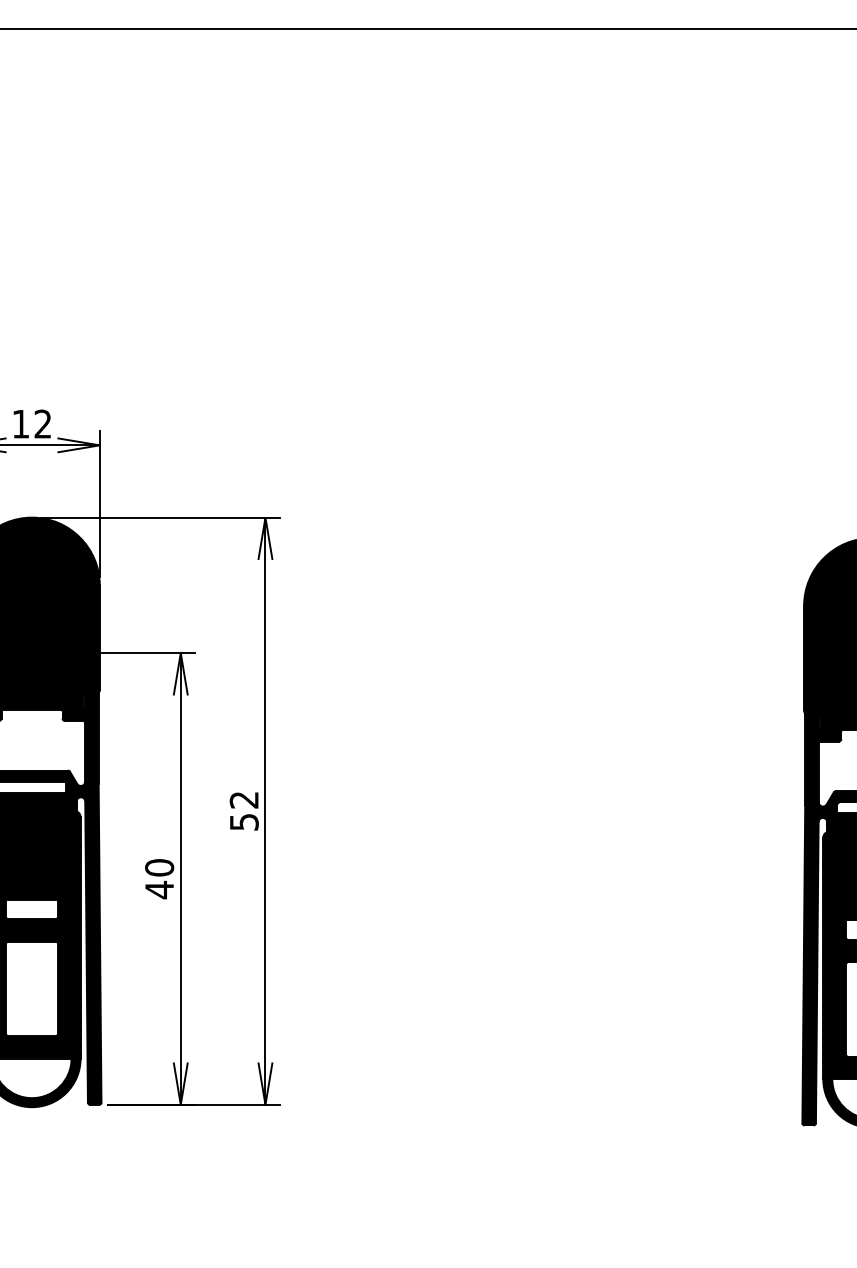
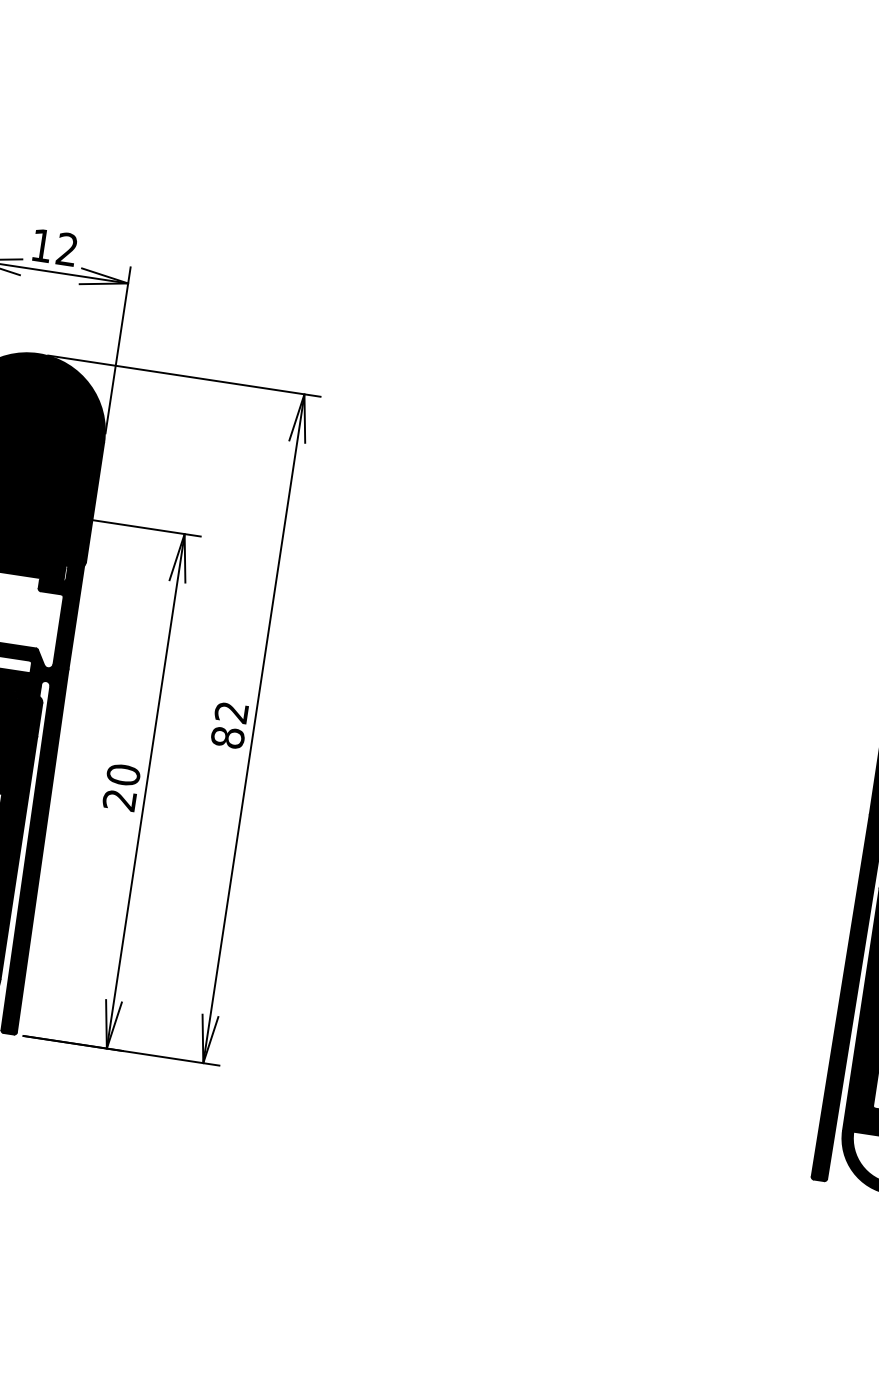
text: (243, 821) -> (227, 736), 52 -> 82
text: (159, 889) -> (119, 799), 40 -> 20

